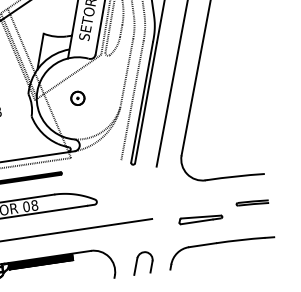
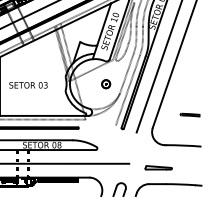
part: (78, 98) -> (106, 84), moved
line: (250, 202) -> (189, 114), moved

